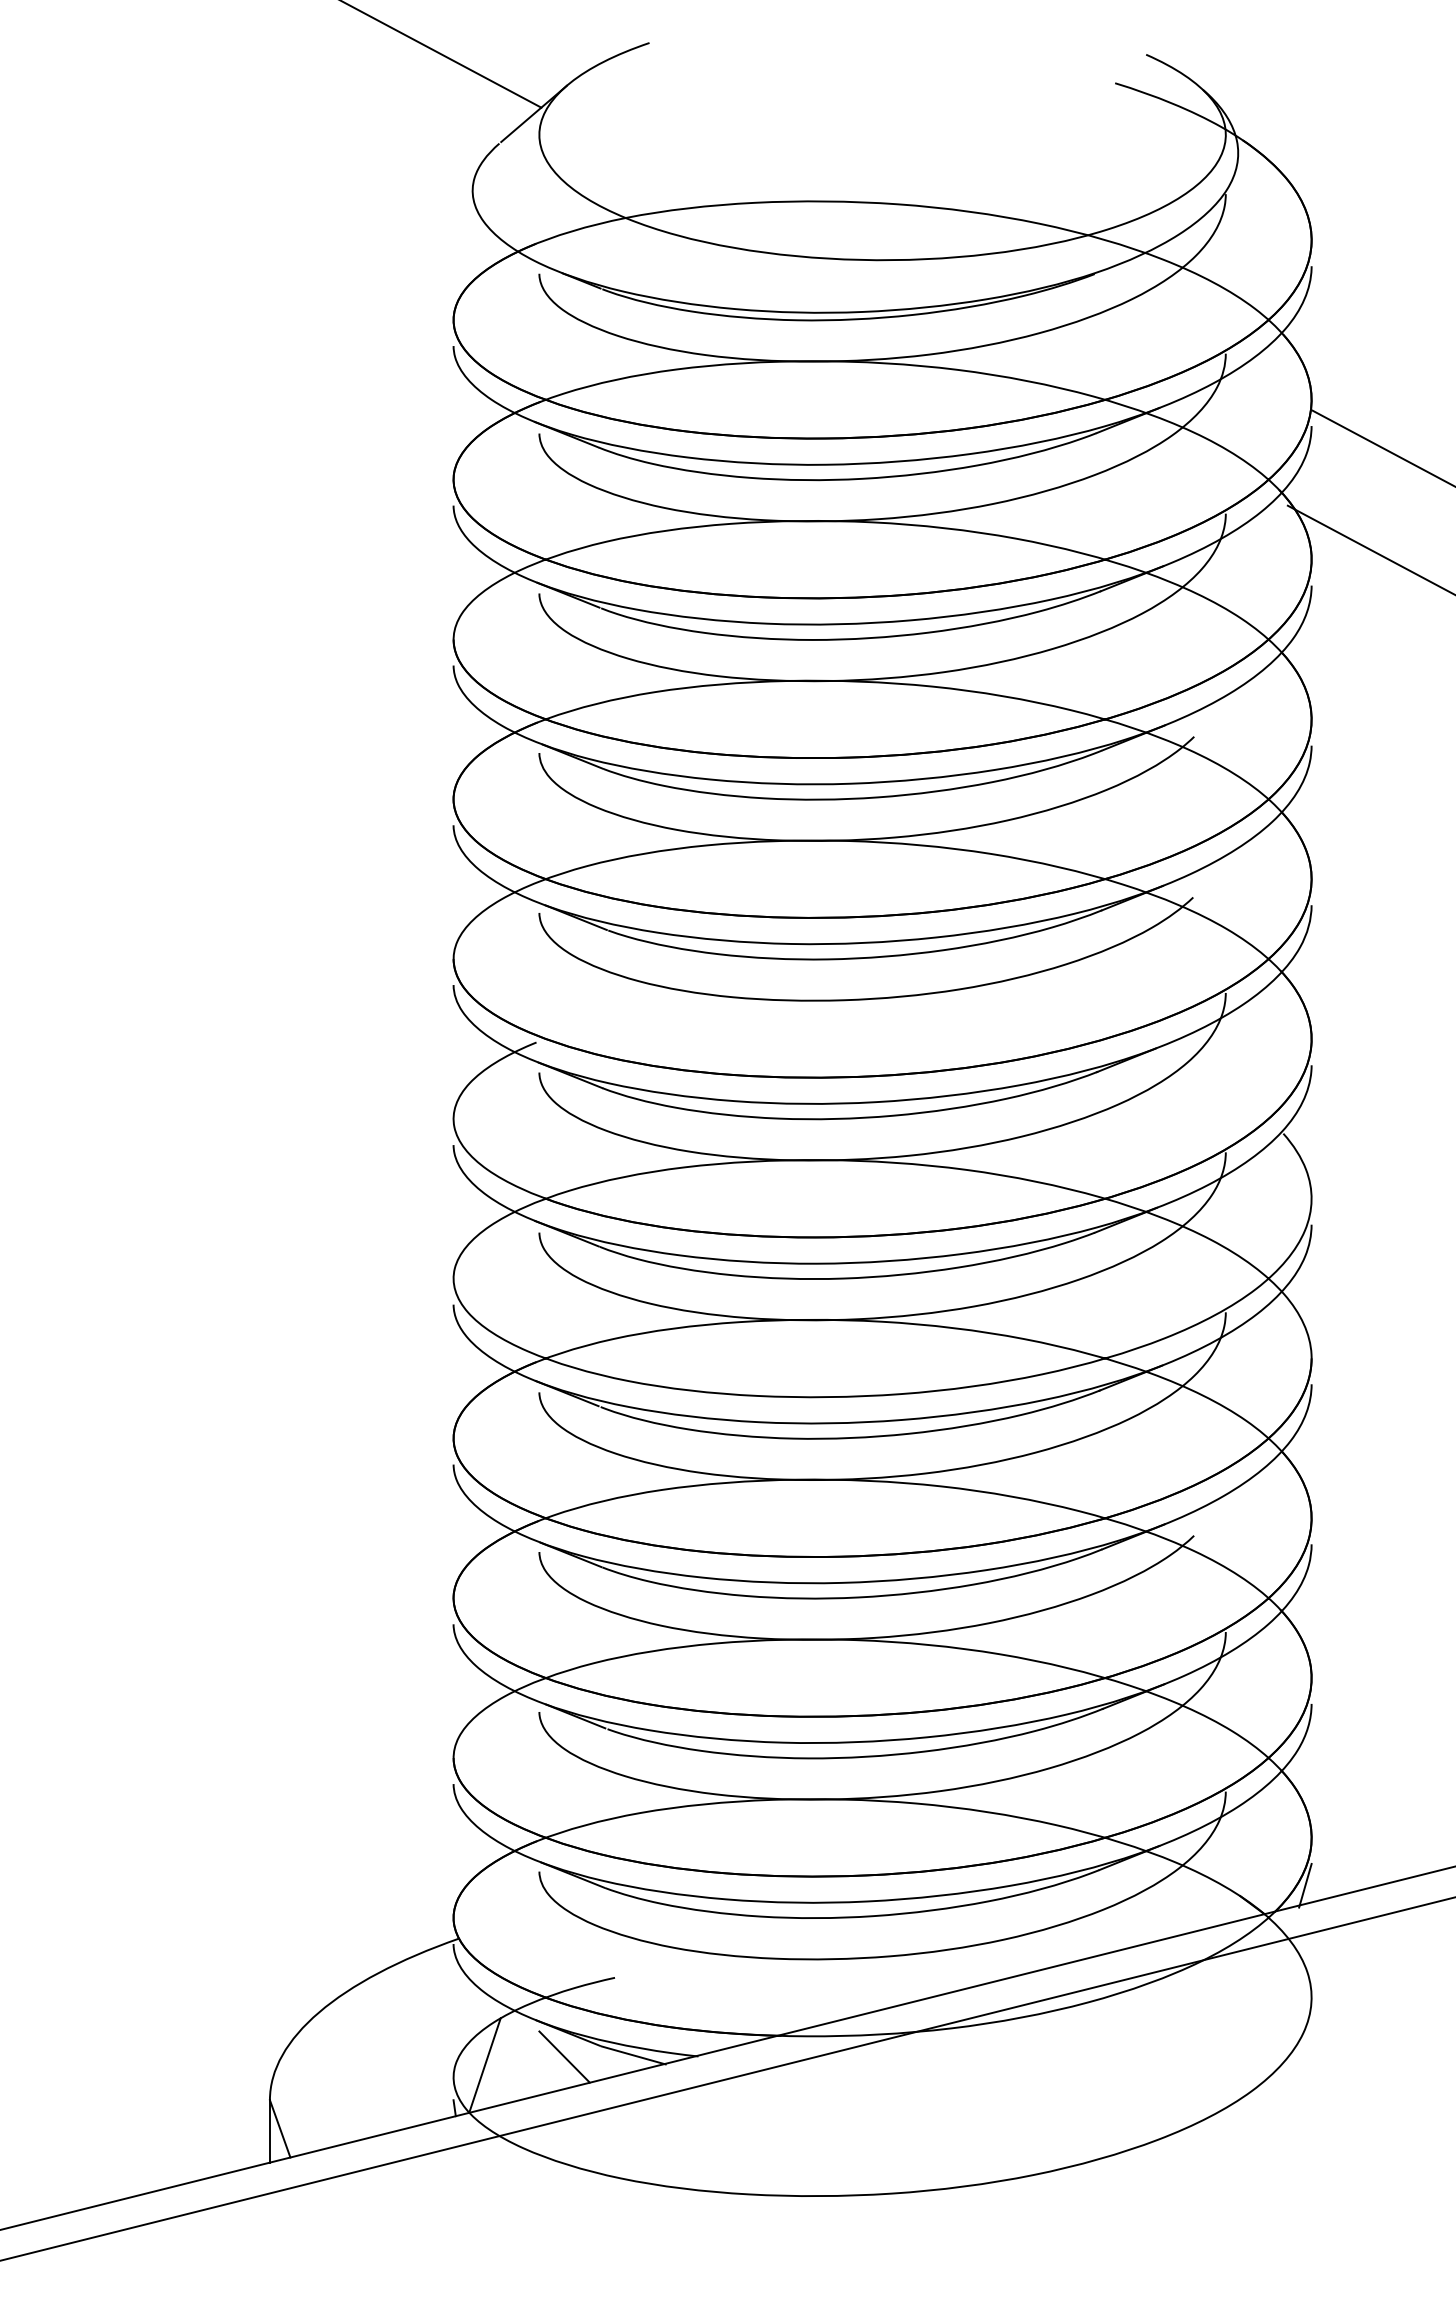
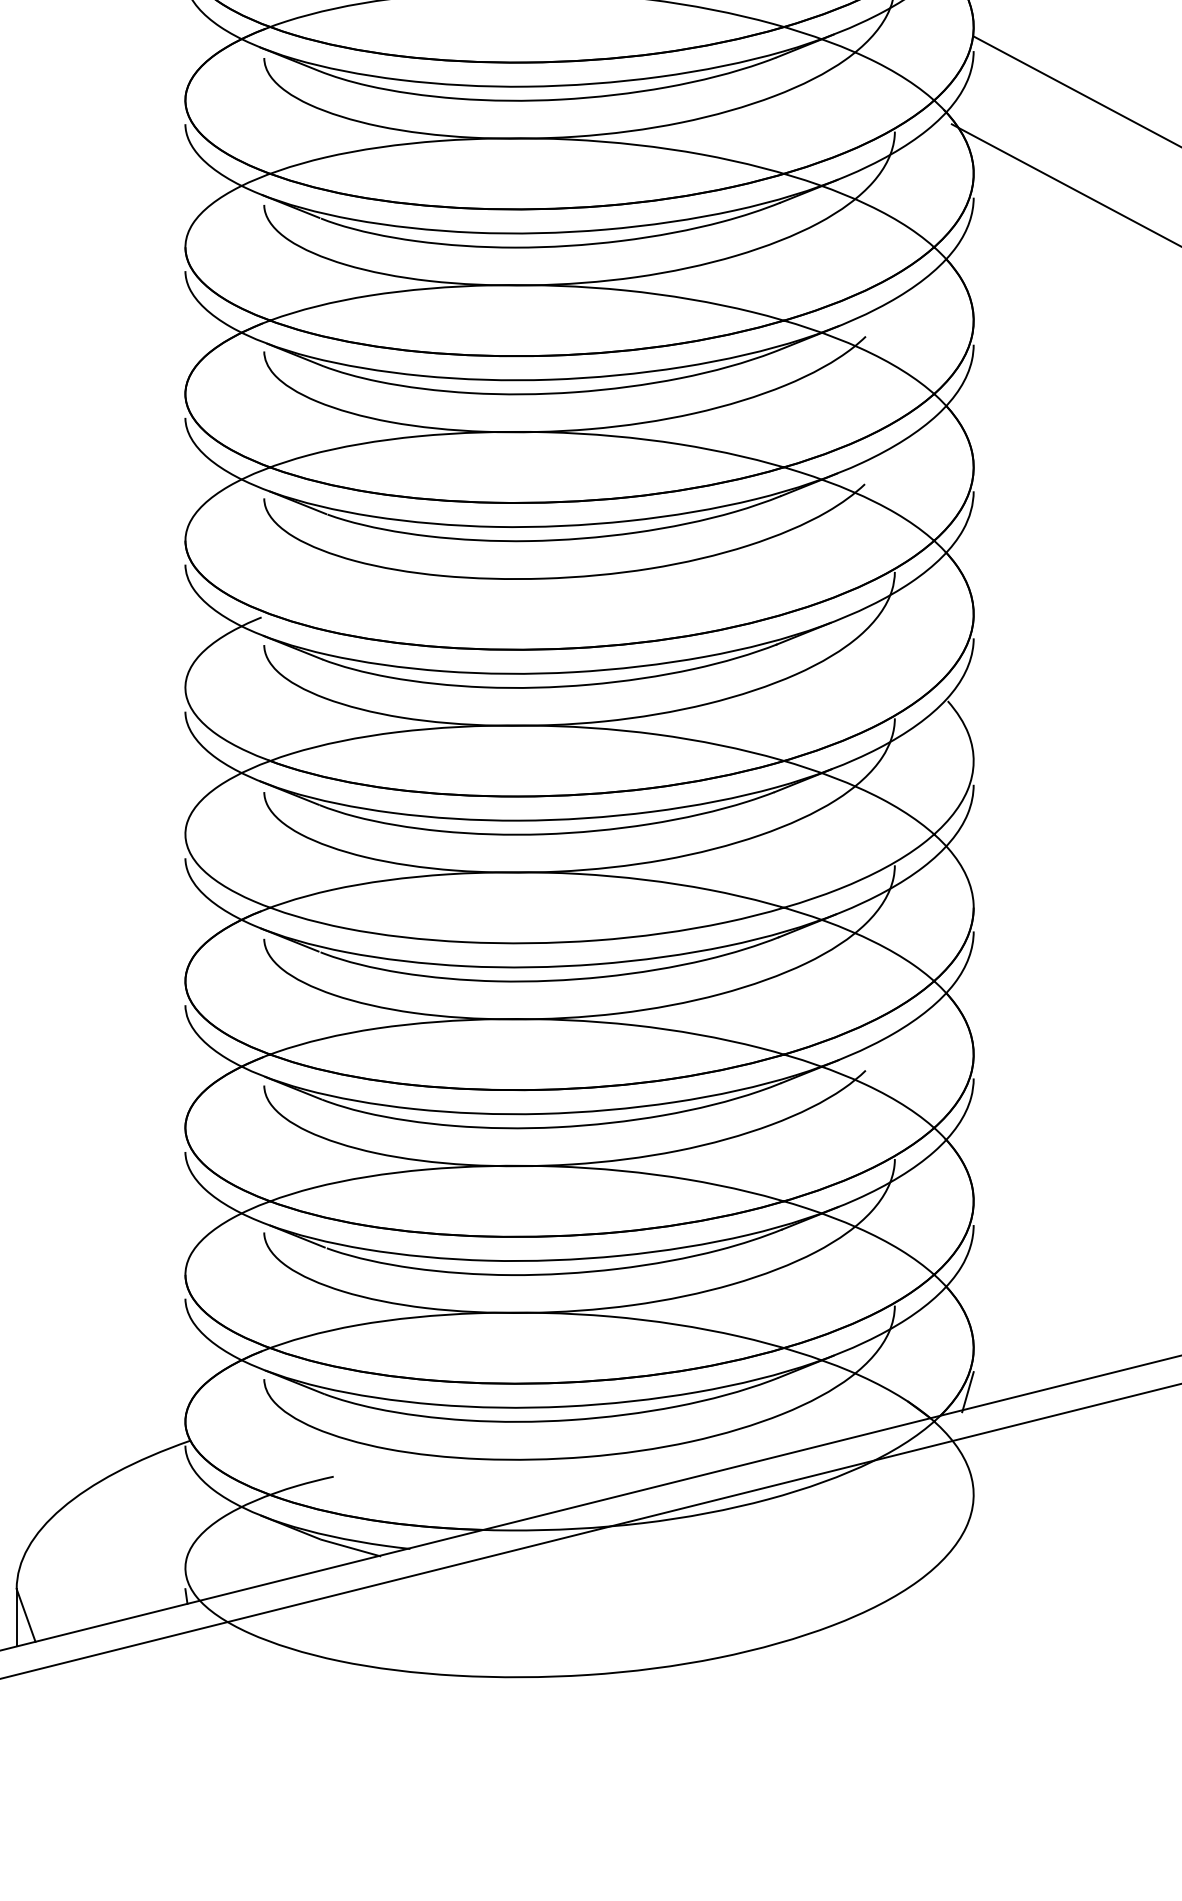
line: (564, 2056) -> (287, 1548), removed
line: (484, 2065) -> (213, 1557), removed

